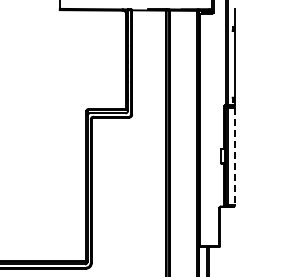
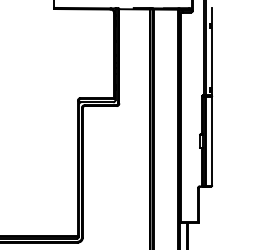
line: (235, 156) -> (212, 141), dashed -> solid

